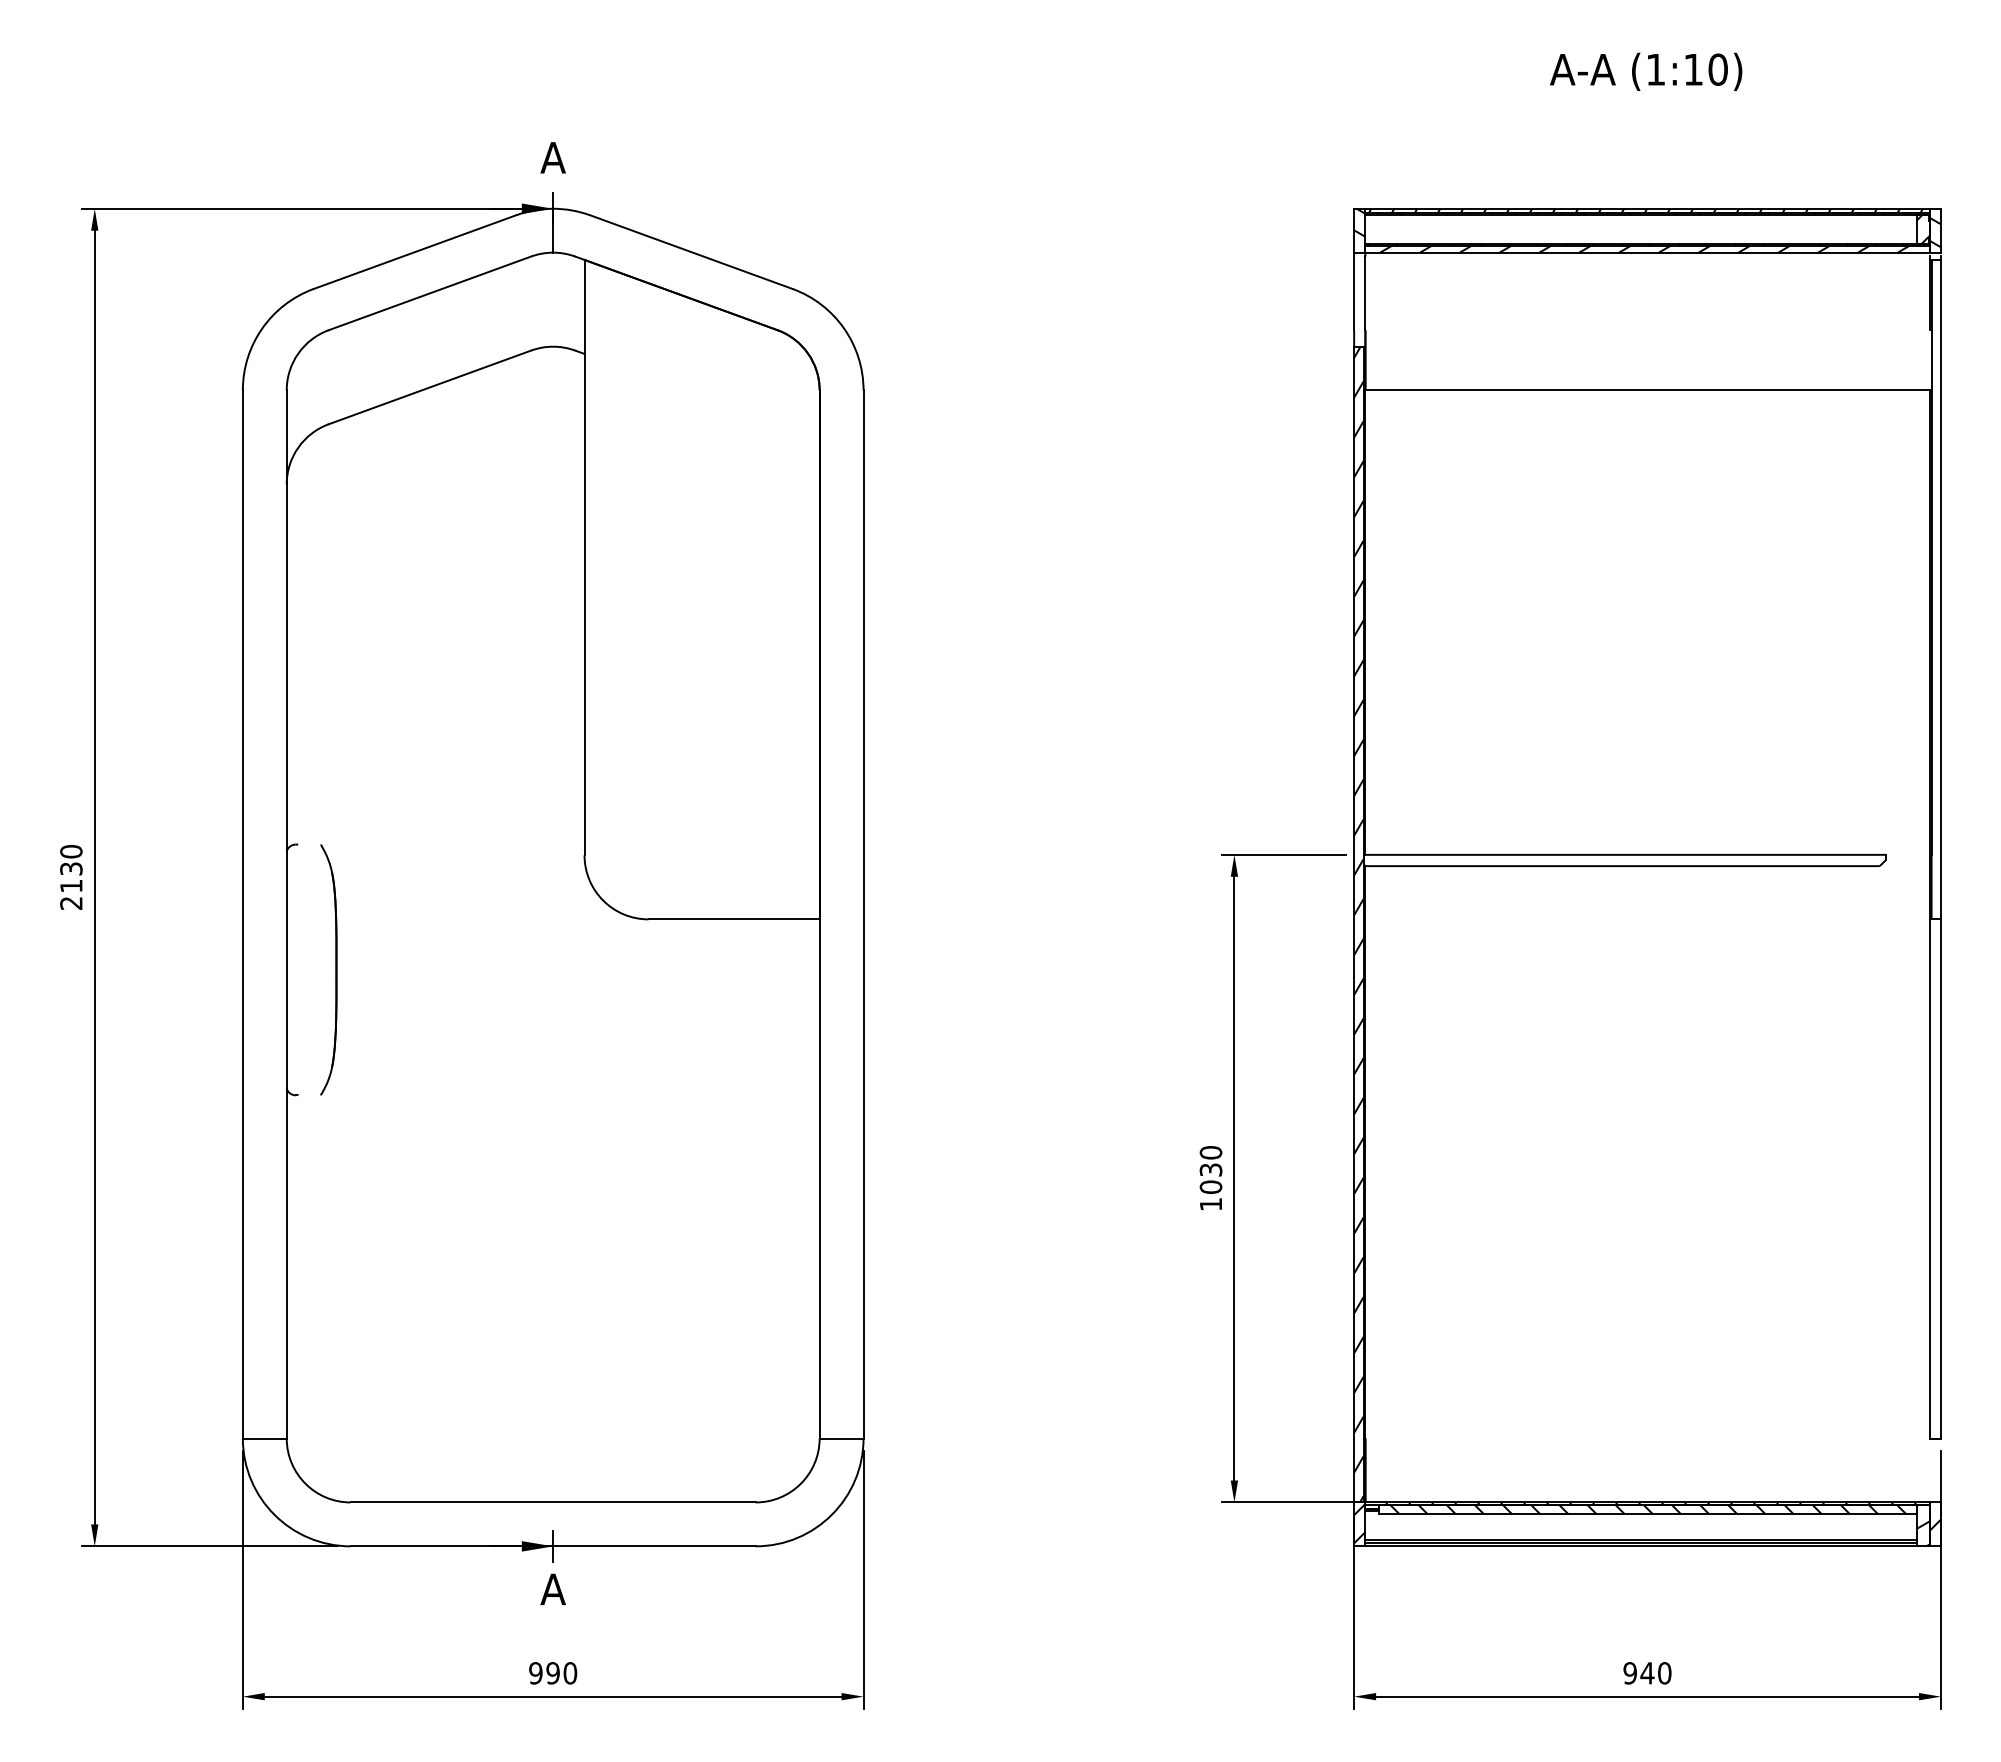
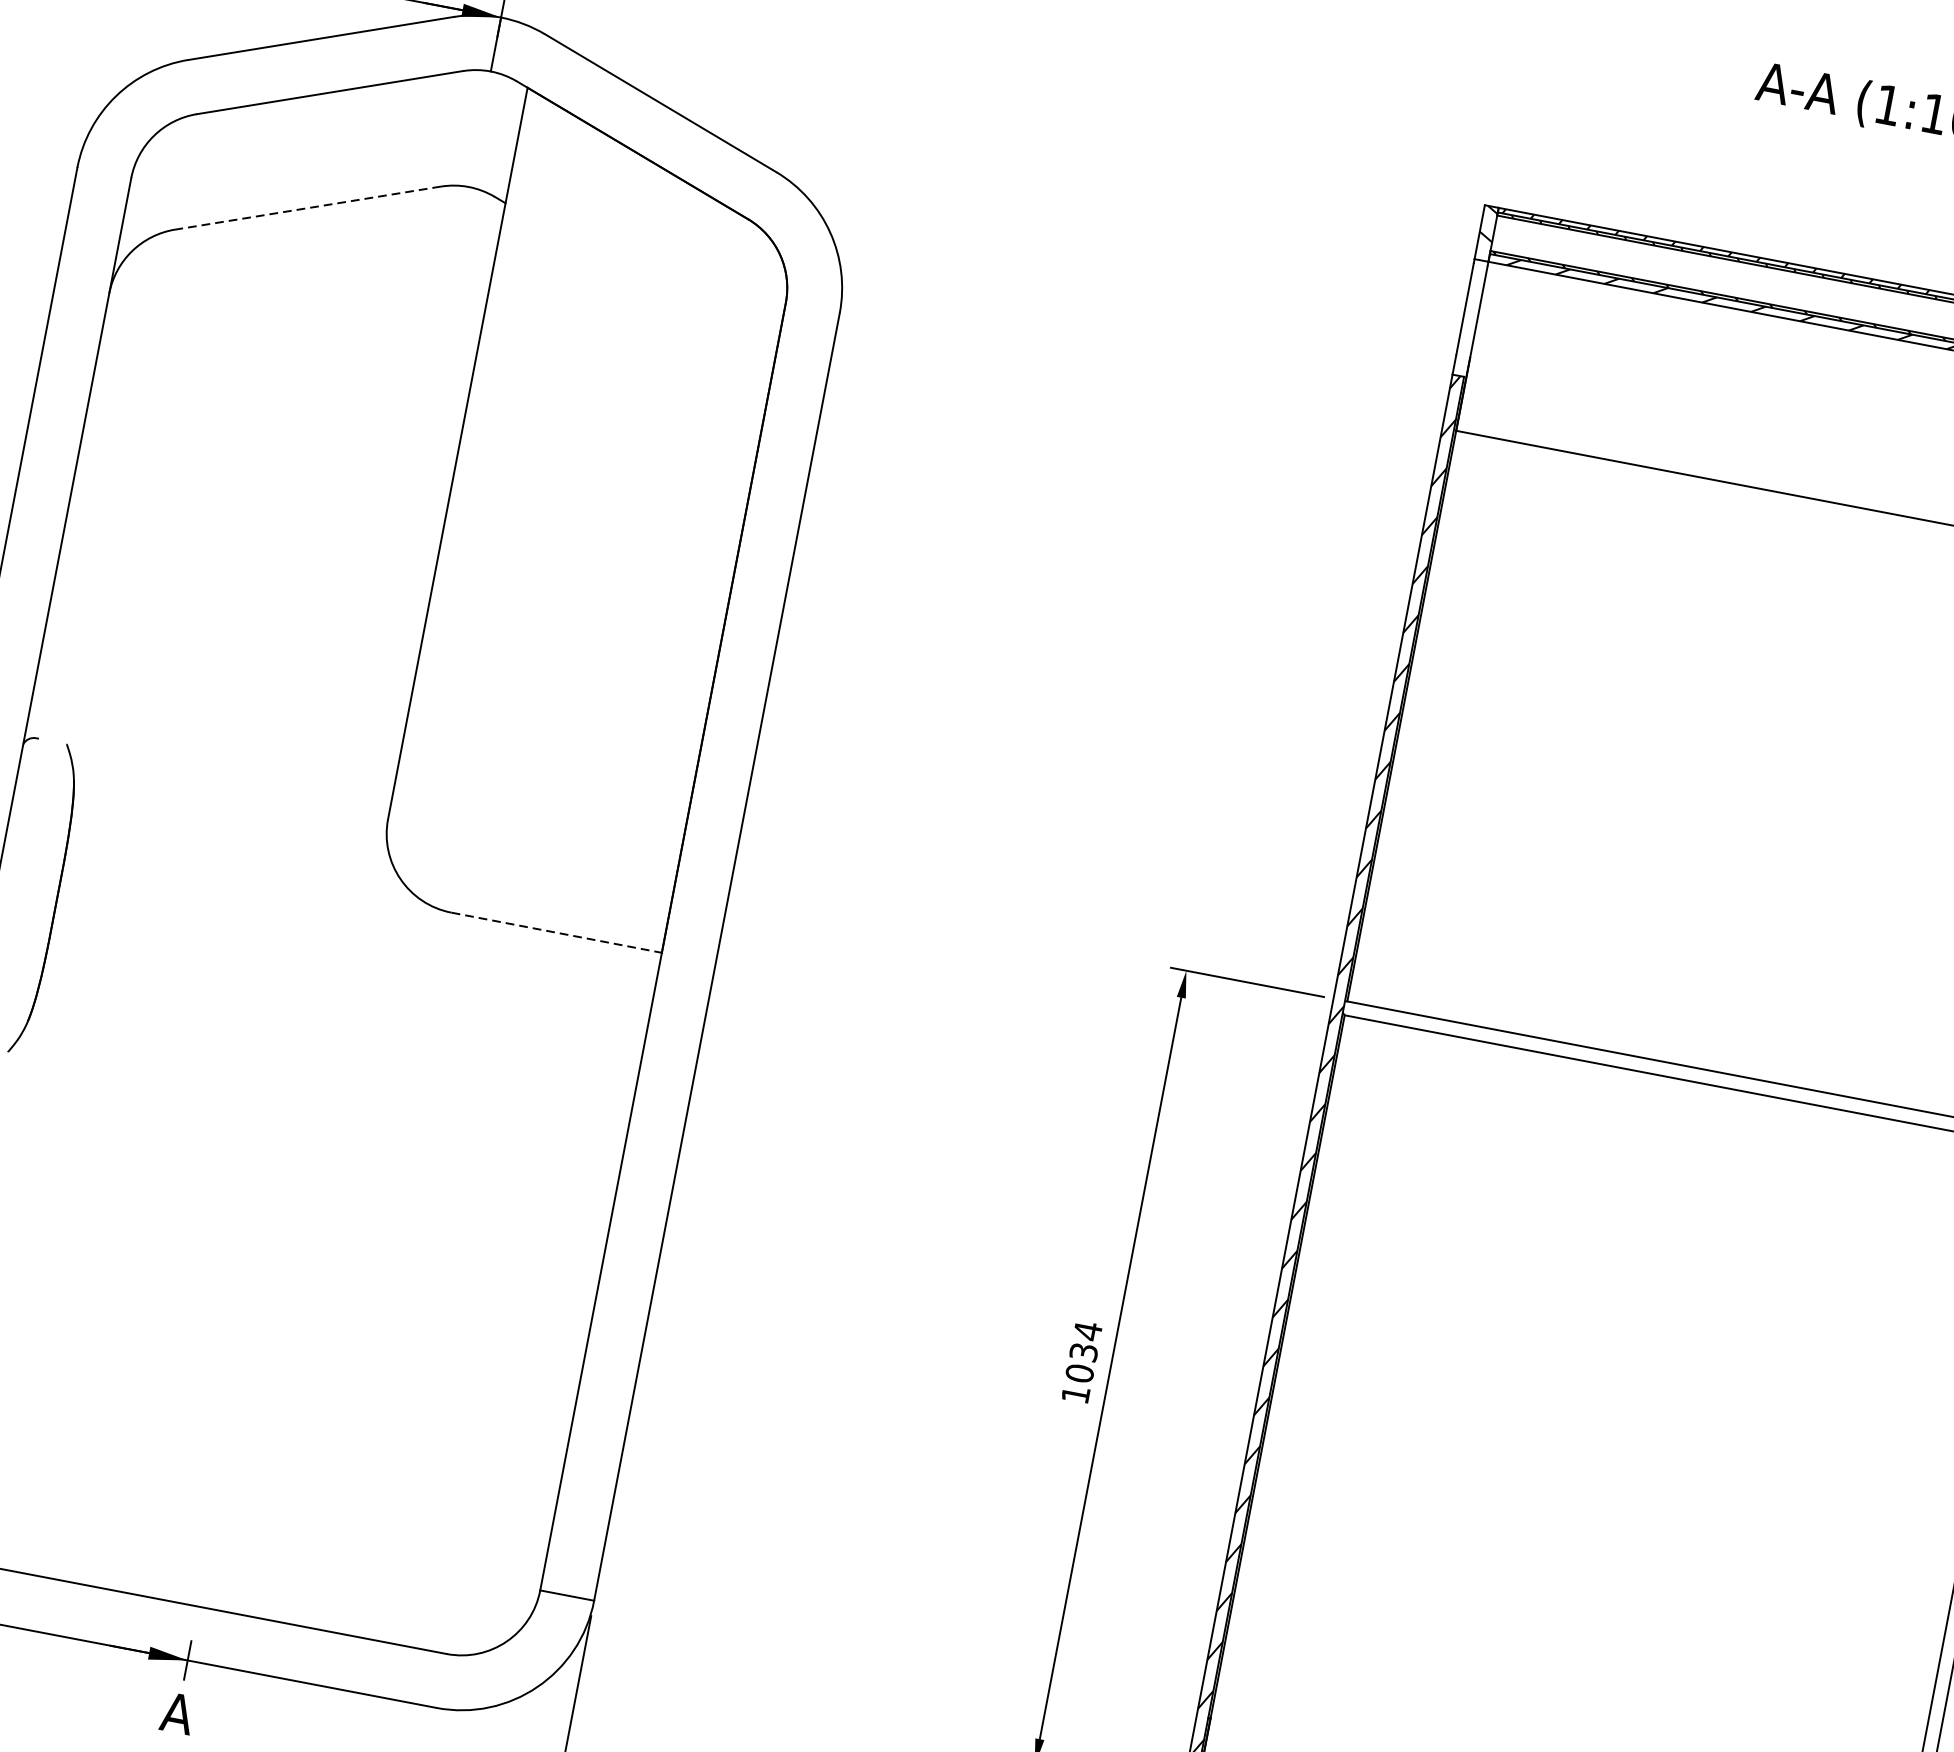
line: (430, 387) -> (308, 208), solid -> dashed
line: (734, 919) -> (557, 933), solid -> dashed
text: (1210, 1152) -> (1087, 1330), 1030 -> 1034

